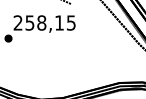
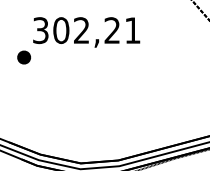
text: (44, 22) -> (86, 29), 258,15 -> 302,21

